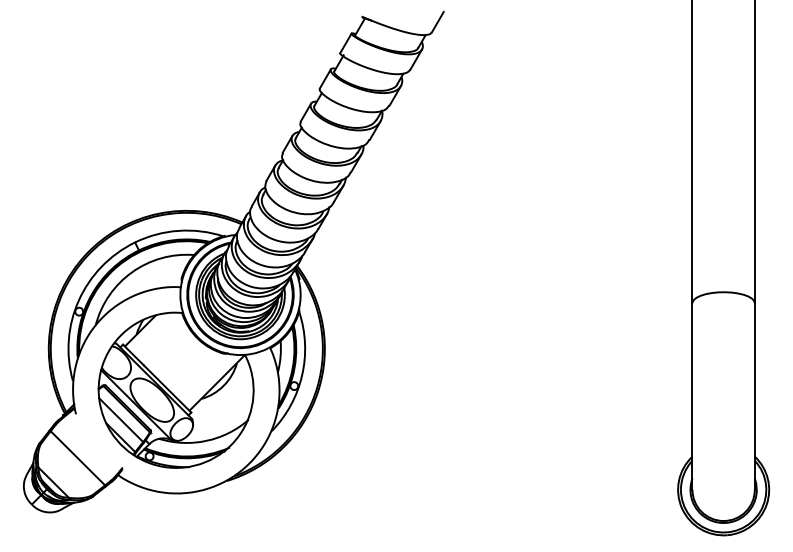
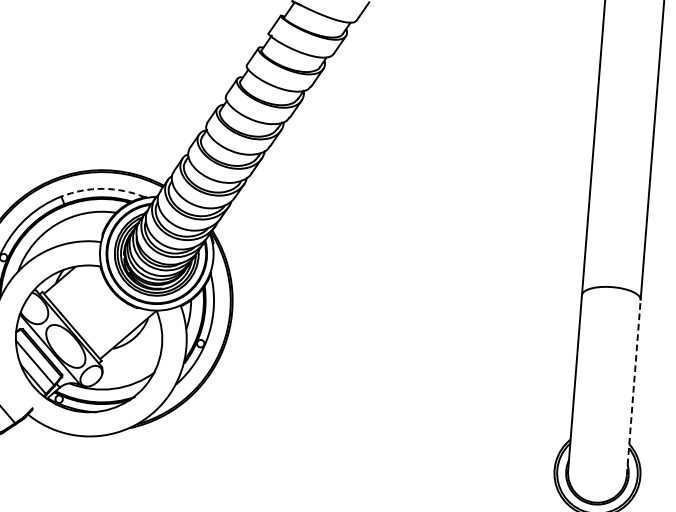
arc: (178, 230) -> (103, 188), solid -> dashed
line: (754, 396) -> (633, 387), solid -> dashed

